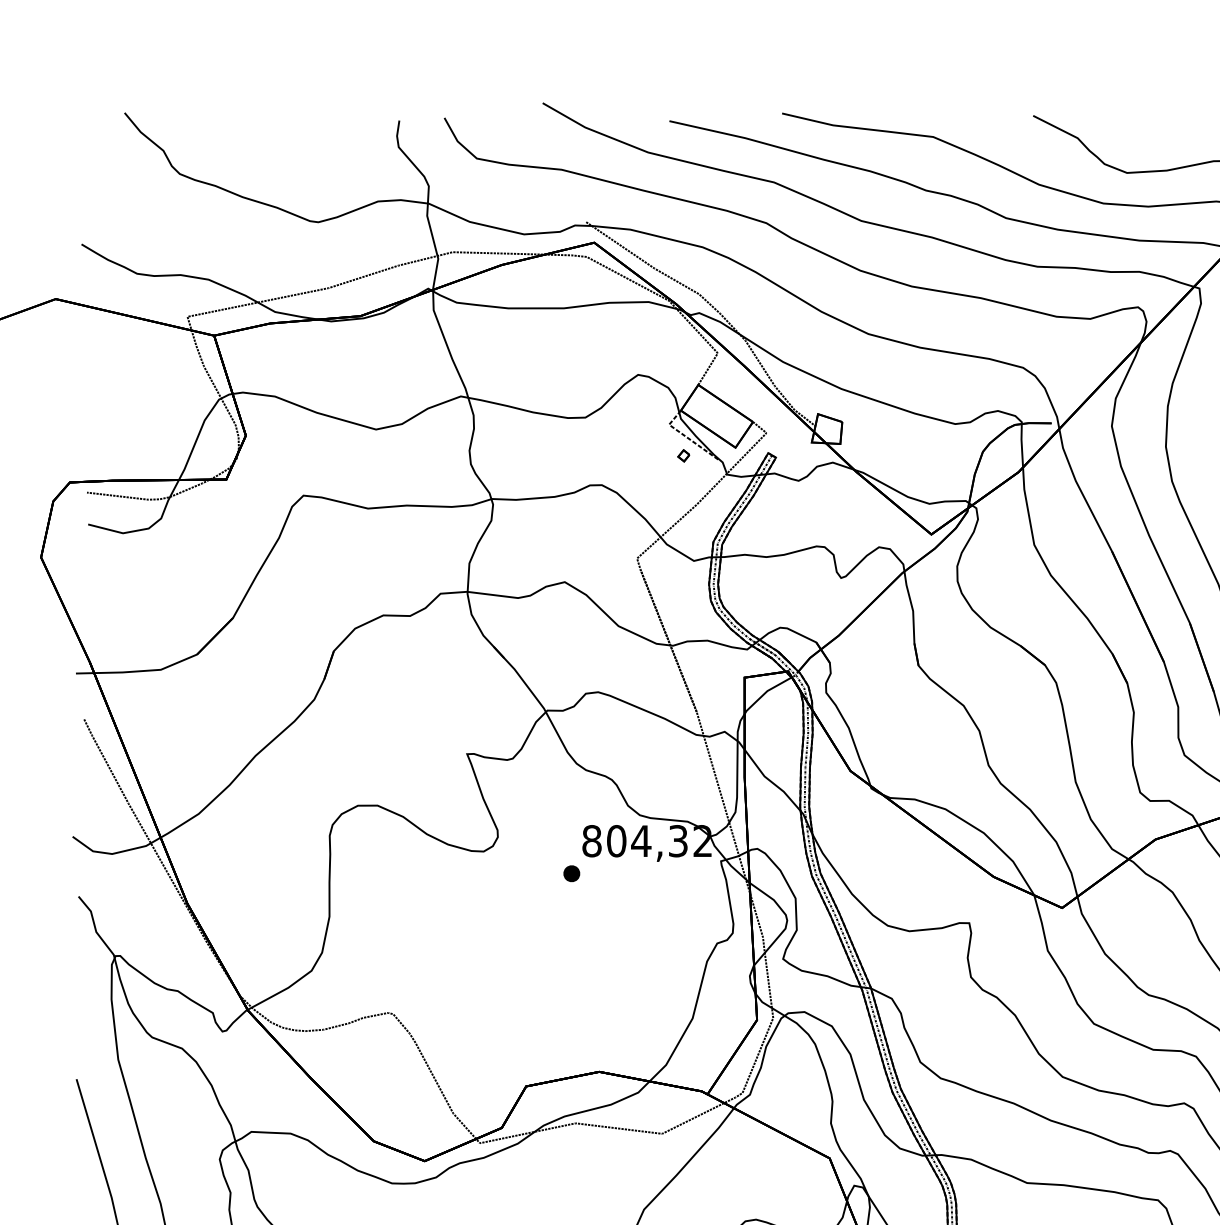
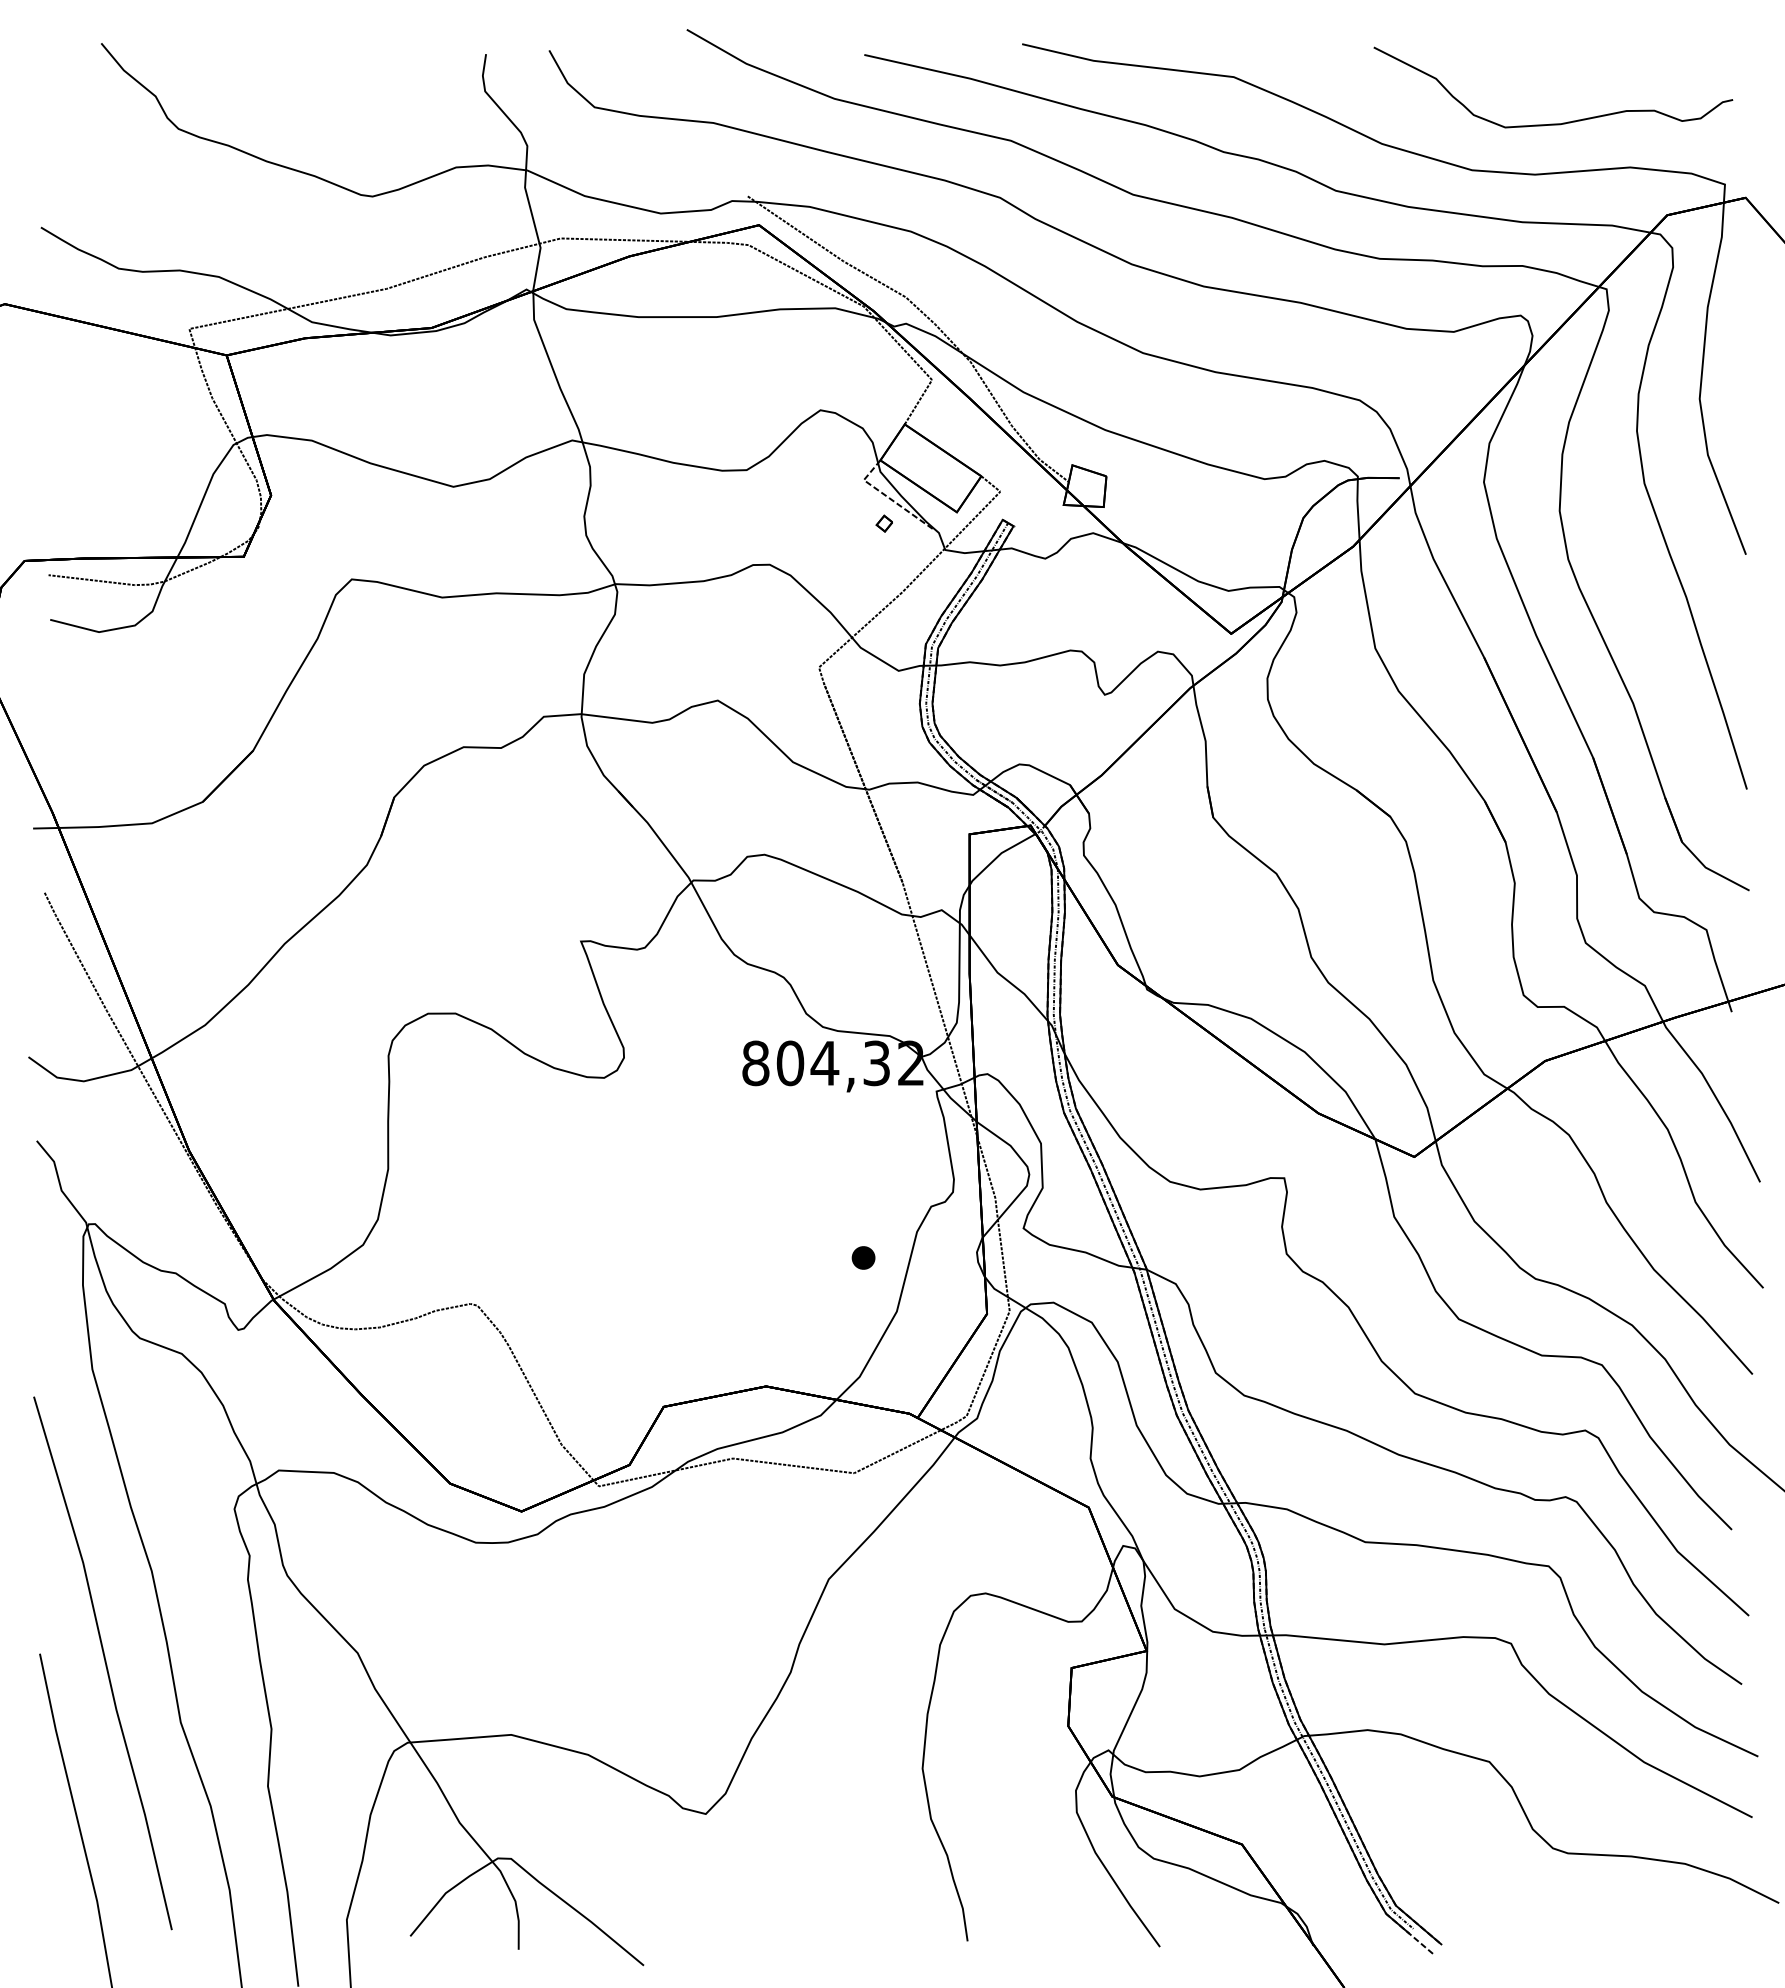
part: (571, 873) -> (863, 1257), moved

